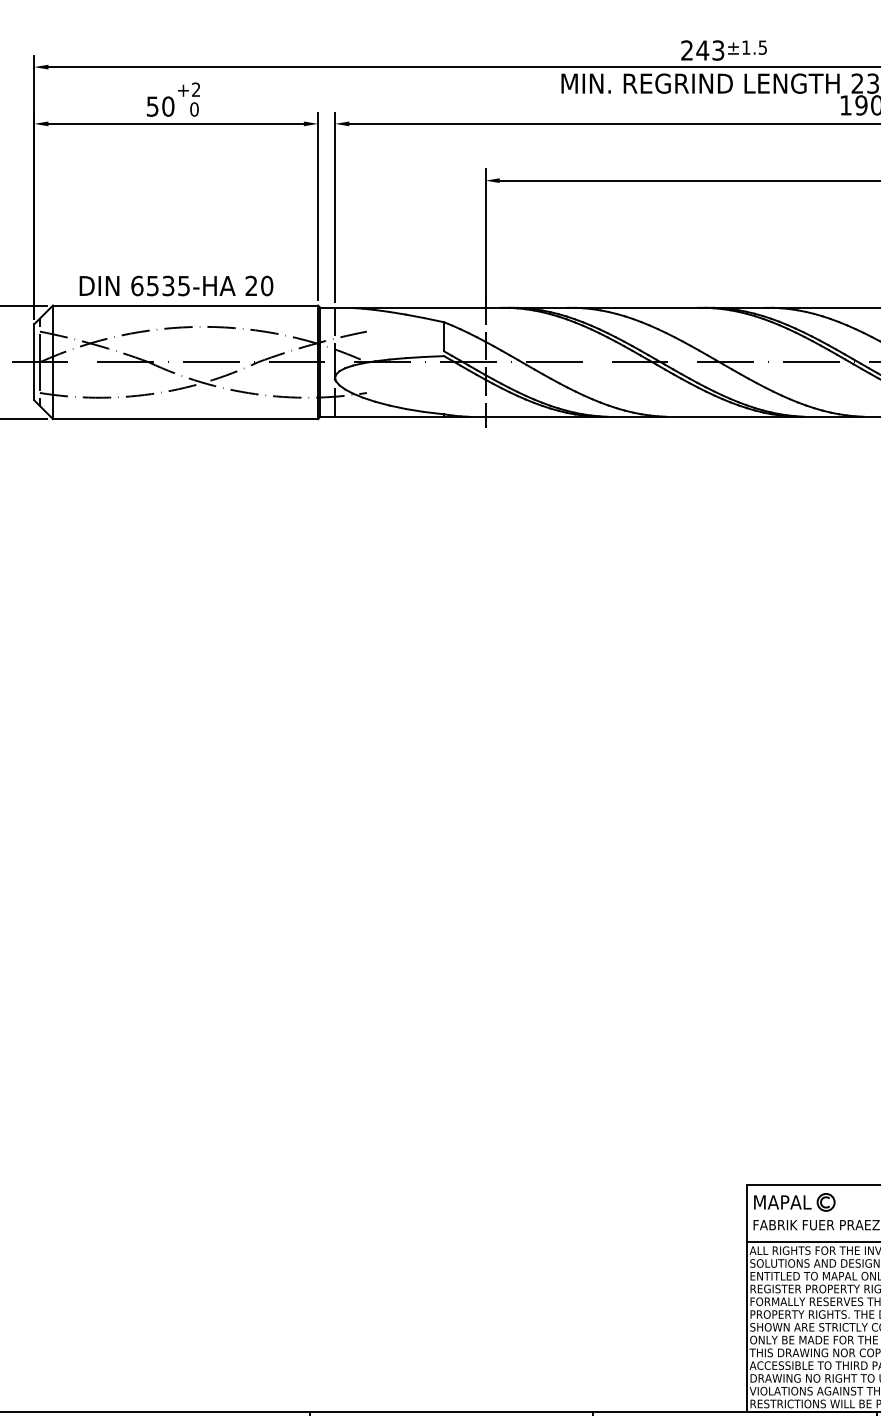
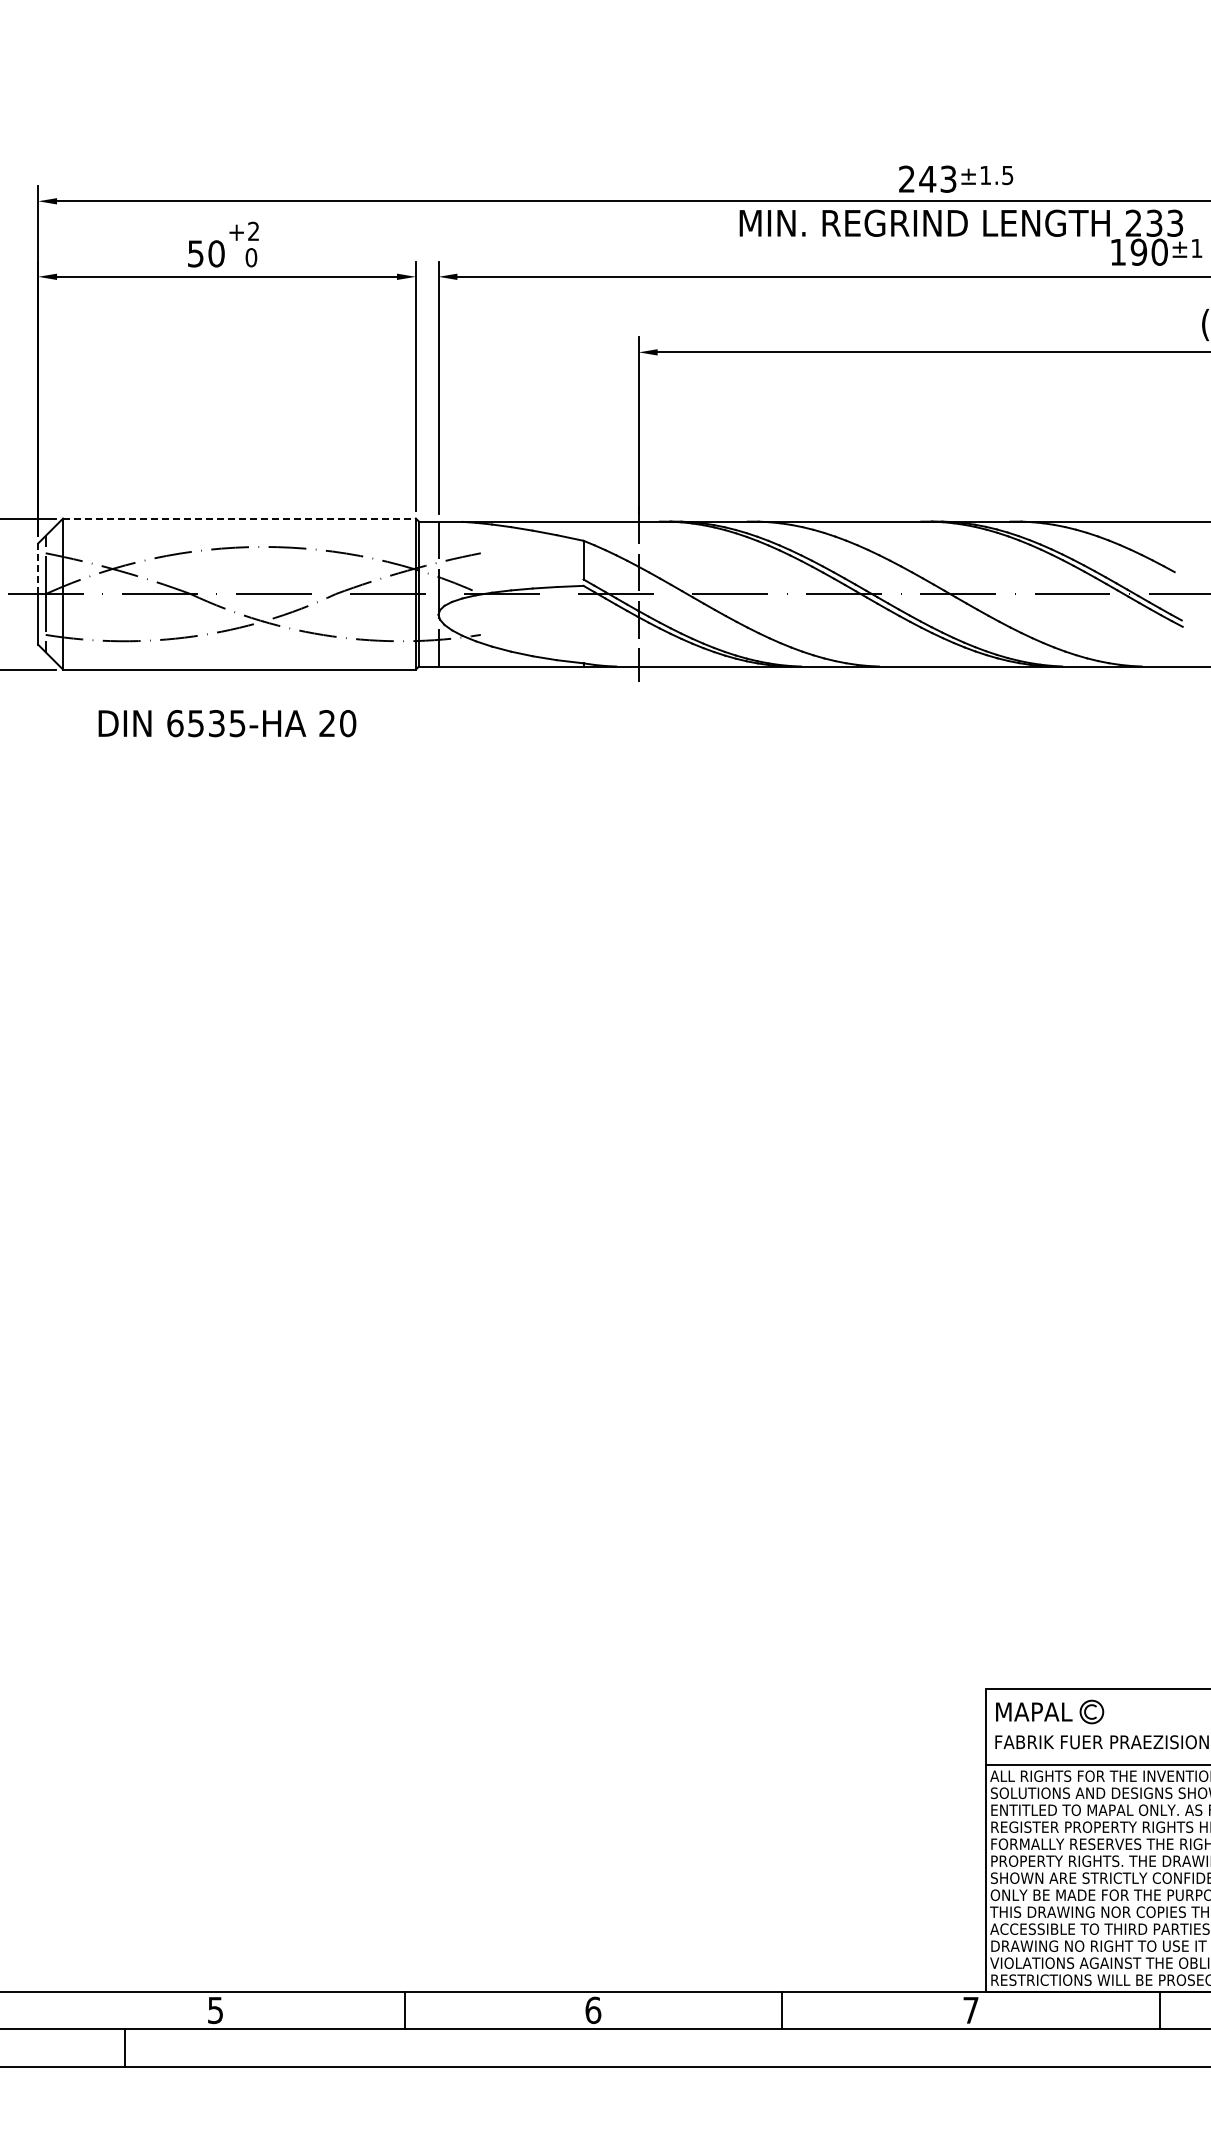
text: (176, 285) -> (227, 723), moved
line: (185, 305) -> (239, 518), solid -> dashed
line: (34, 343) -> (38, 568), solid -> dashed

